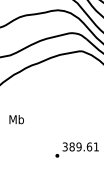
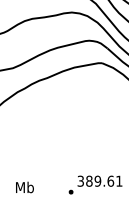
text: (16, 119) -> (24, 187), moved

